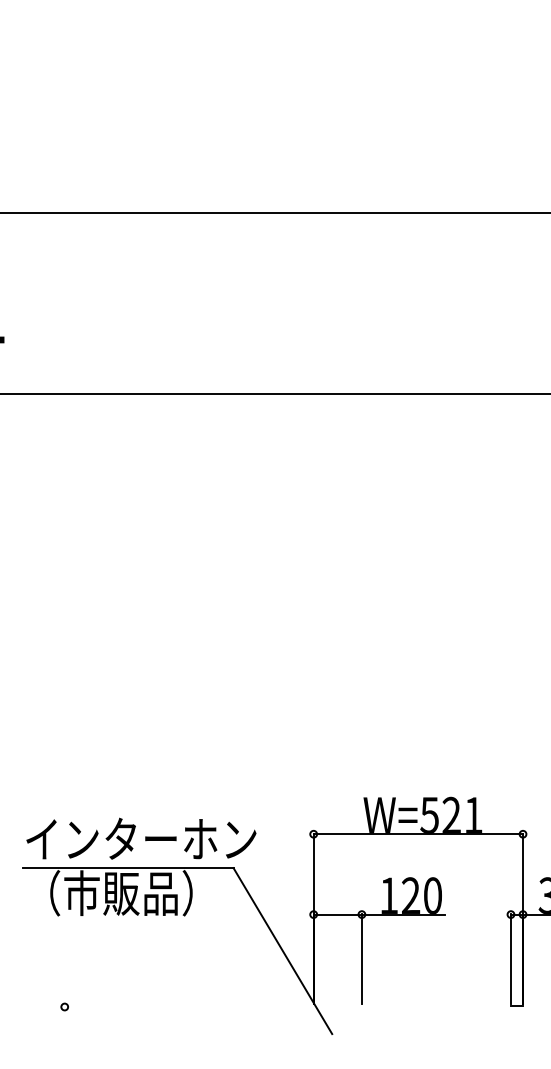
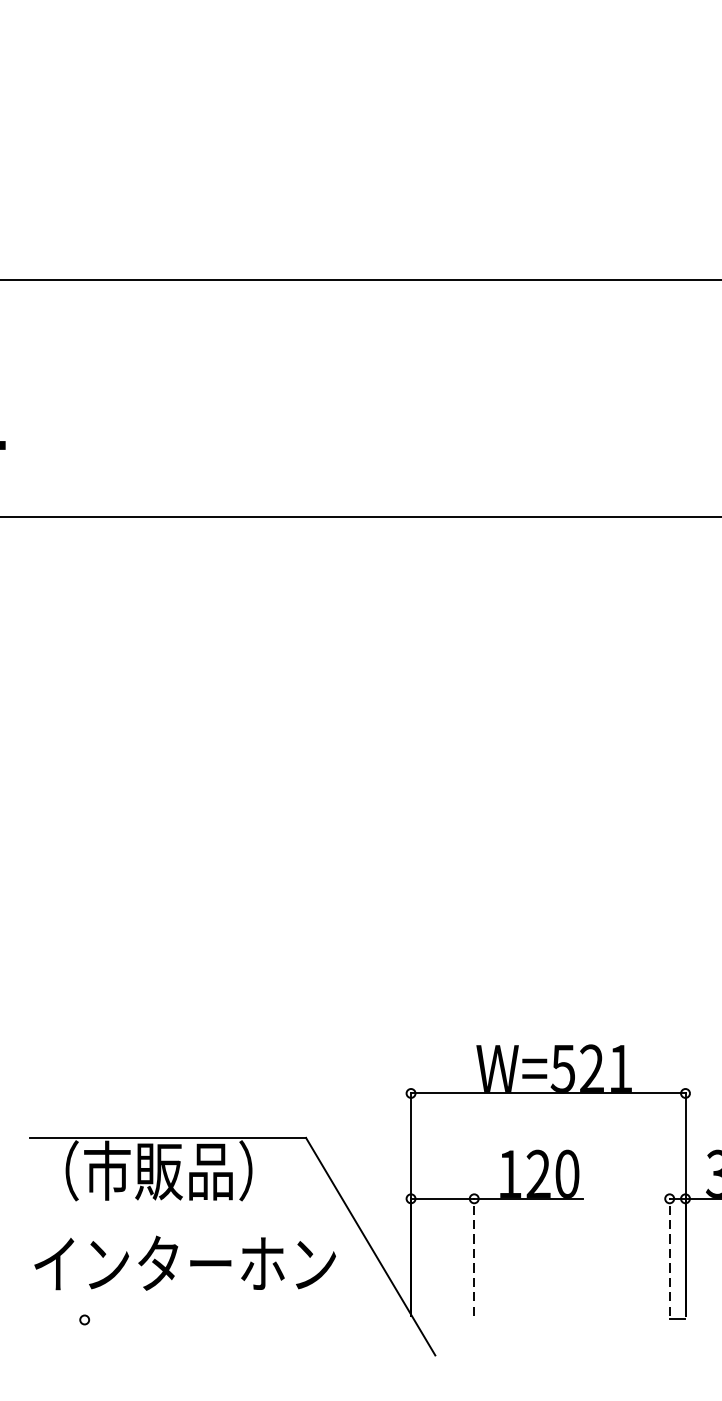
text: (141, 838) -> (185, 1262), moved
line: (361, 959) -> (473, 1257), solid -> dashed
line: (510, 959) -> (669, 1257), solid -> dashed

